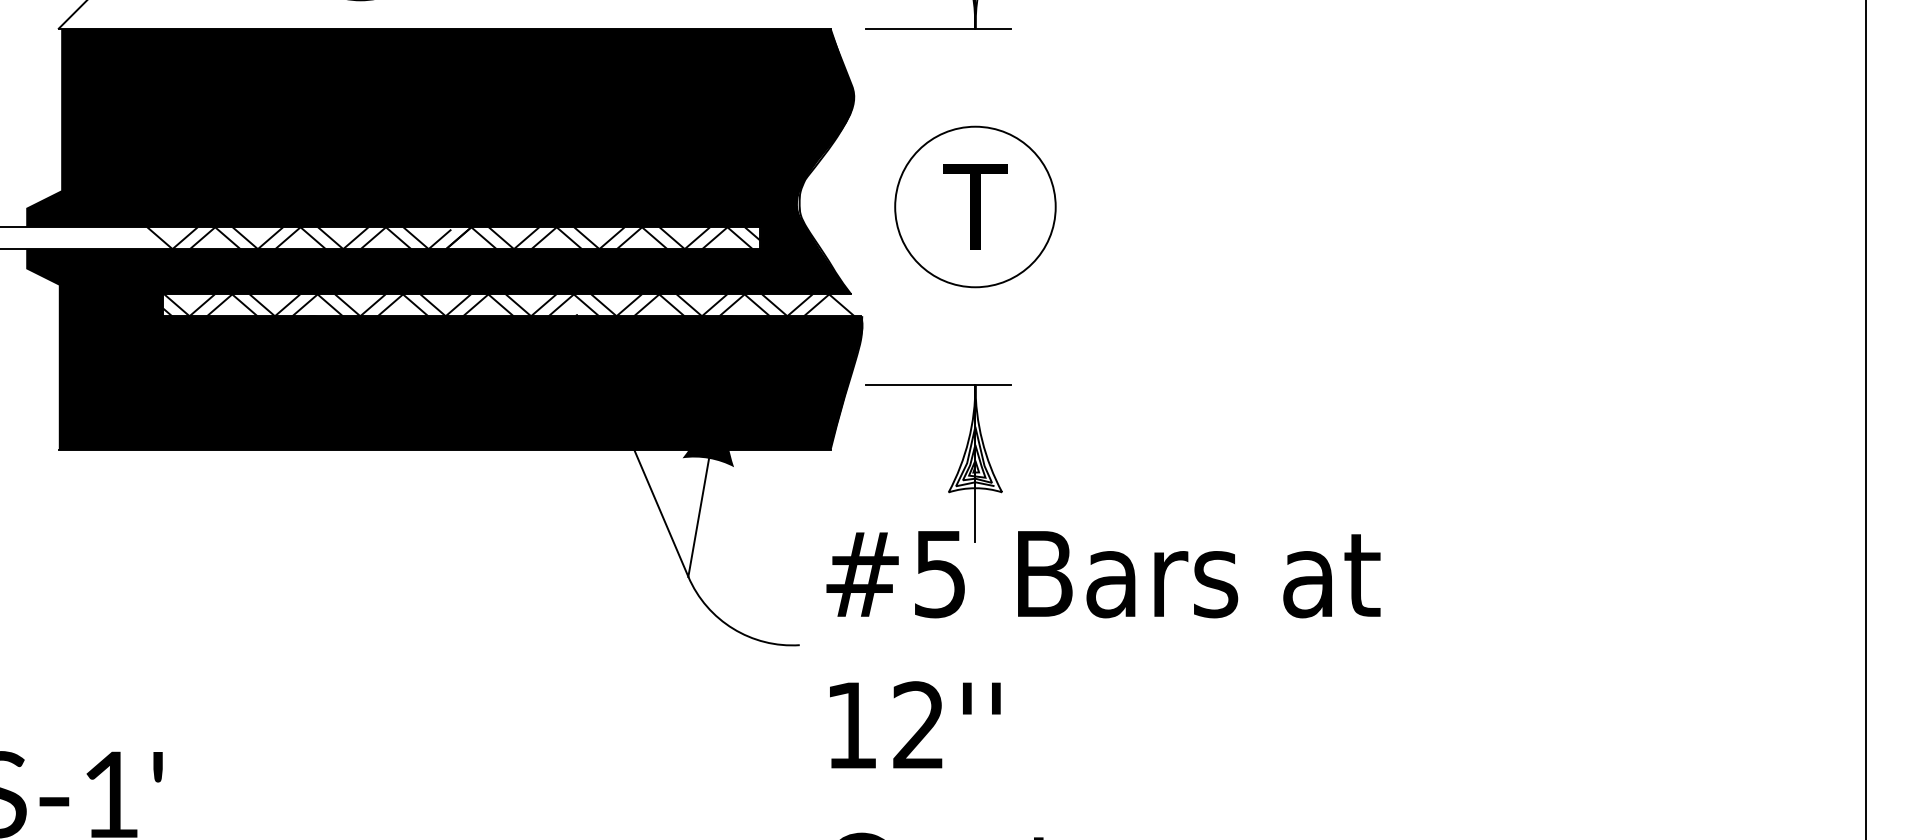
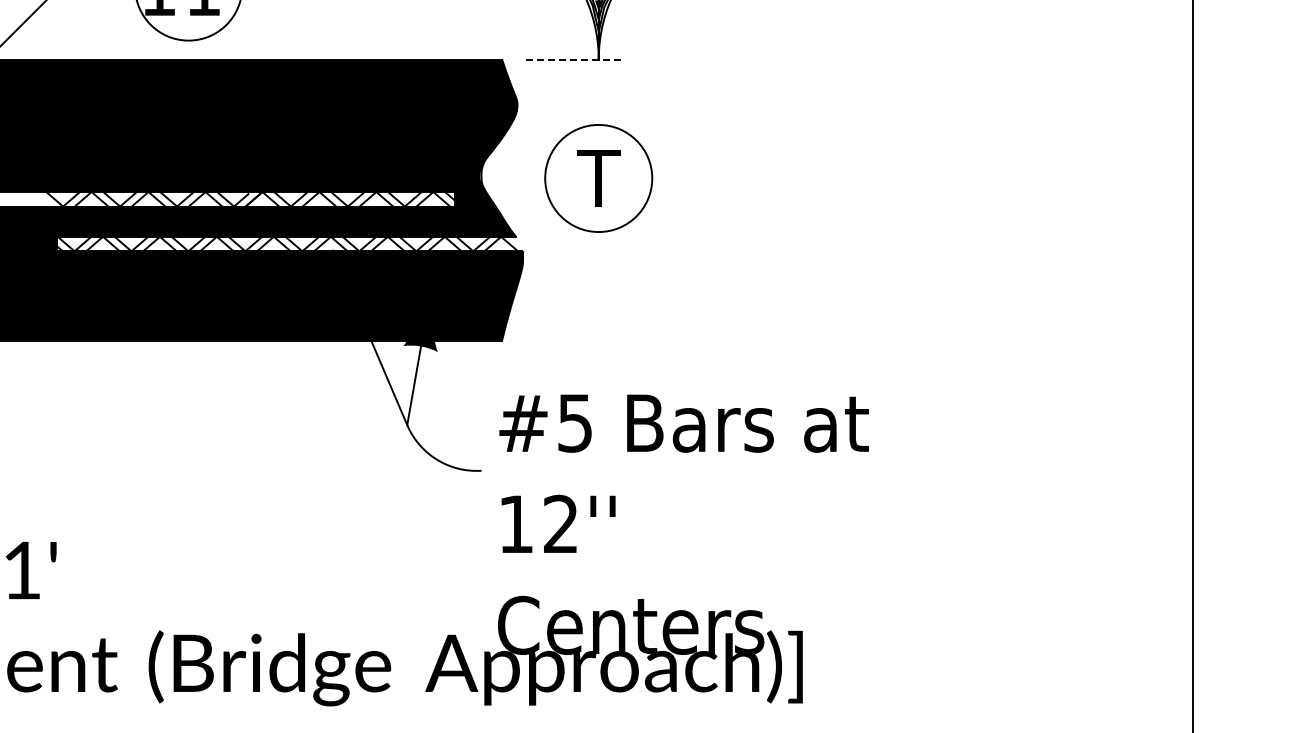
line: (939, 28) -> (574, 59), solid -> dashed
part: (957, 470) -> (586, 354), removed

